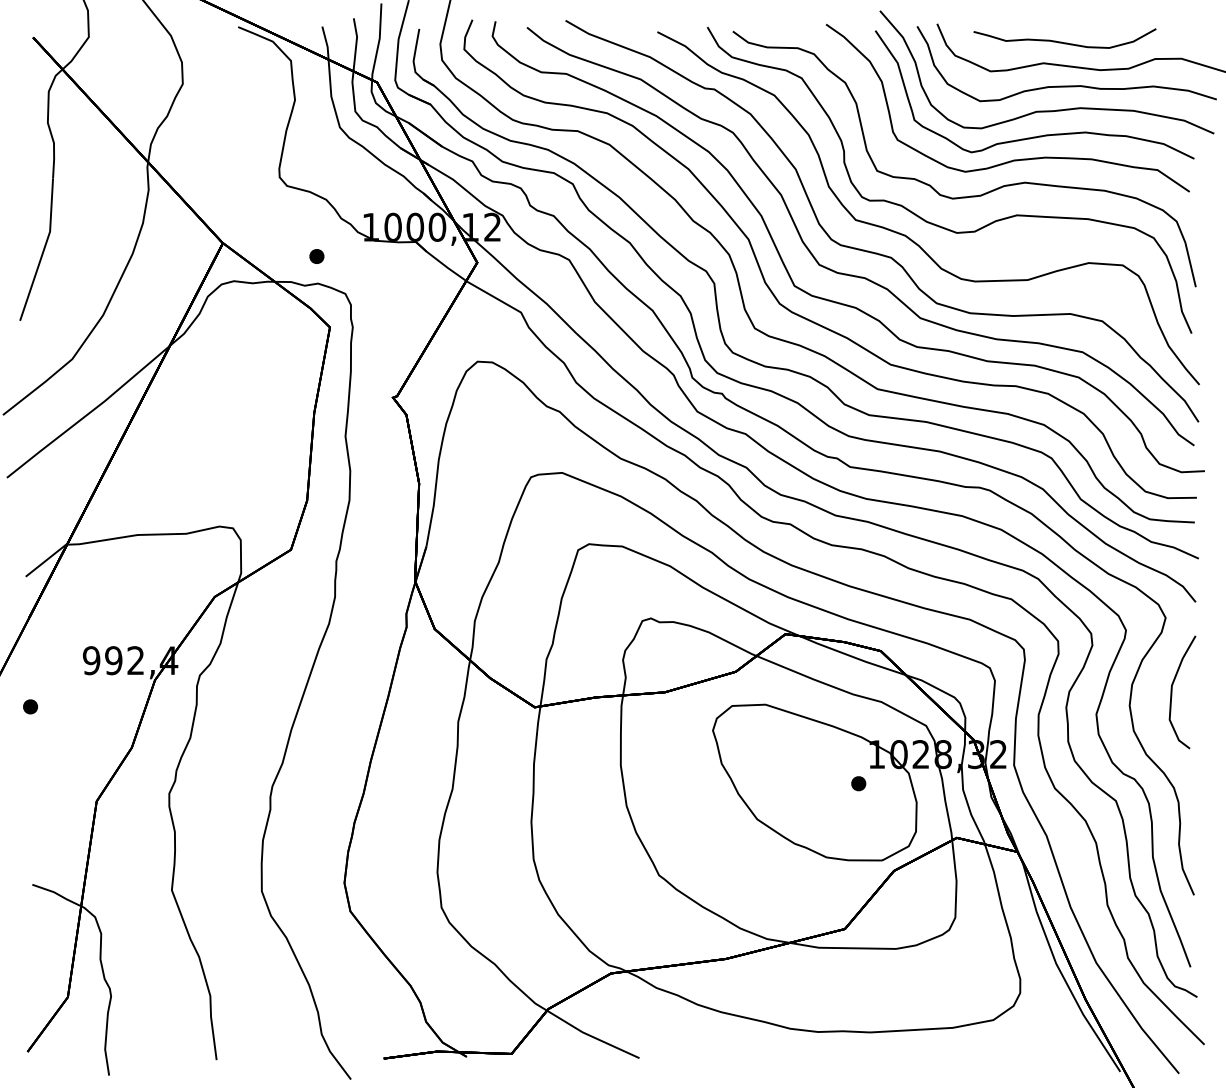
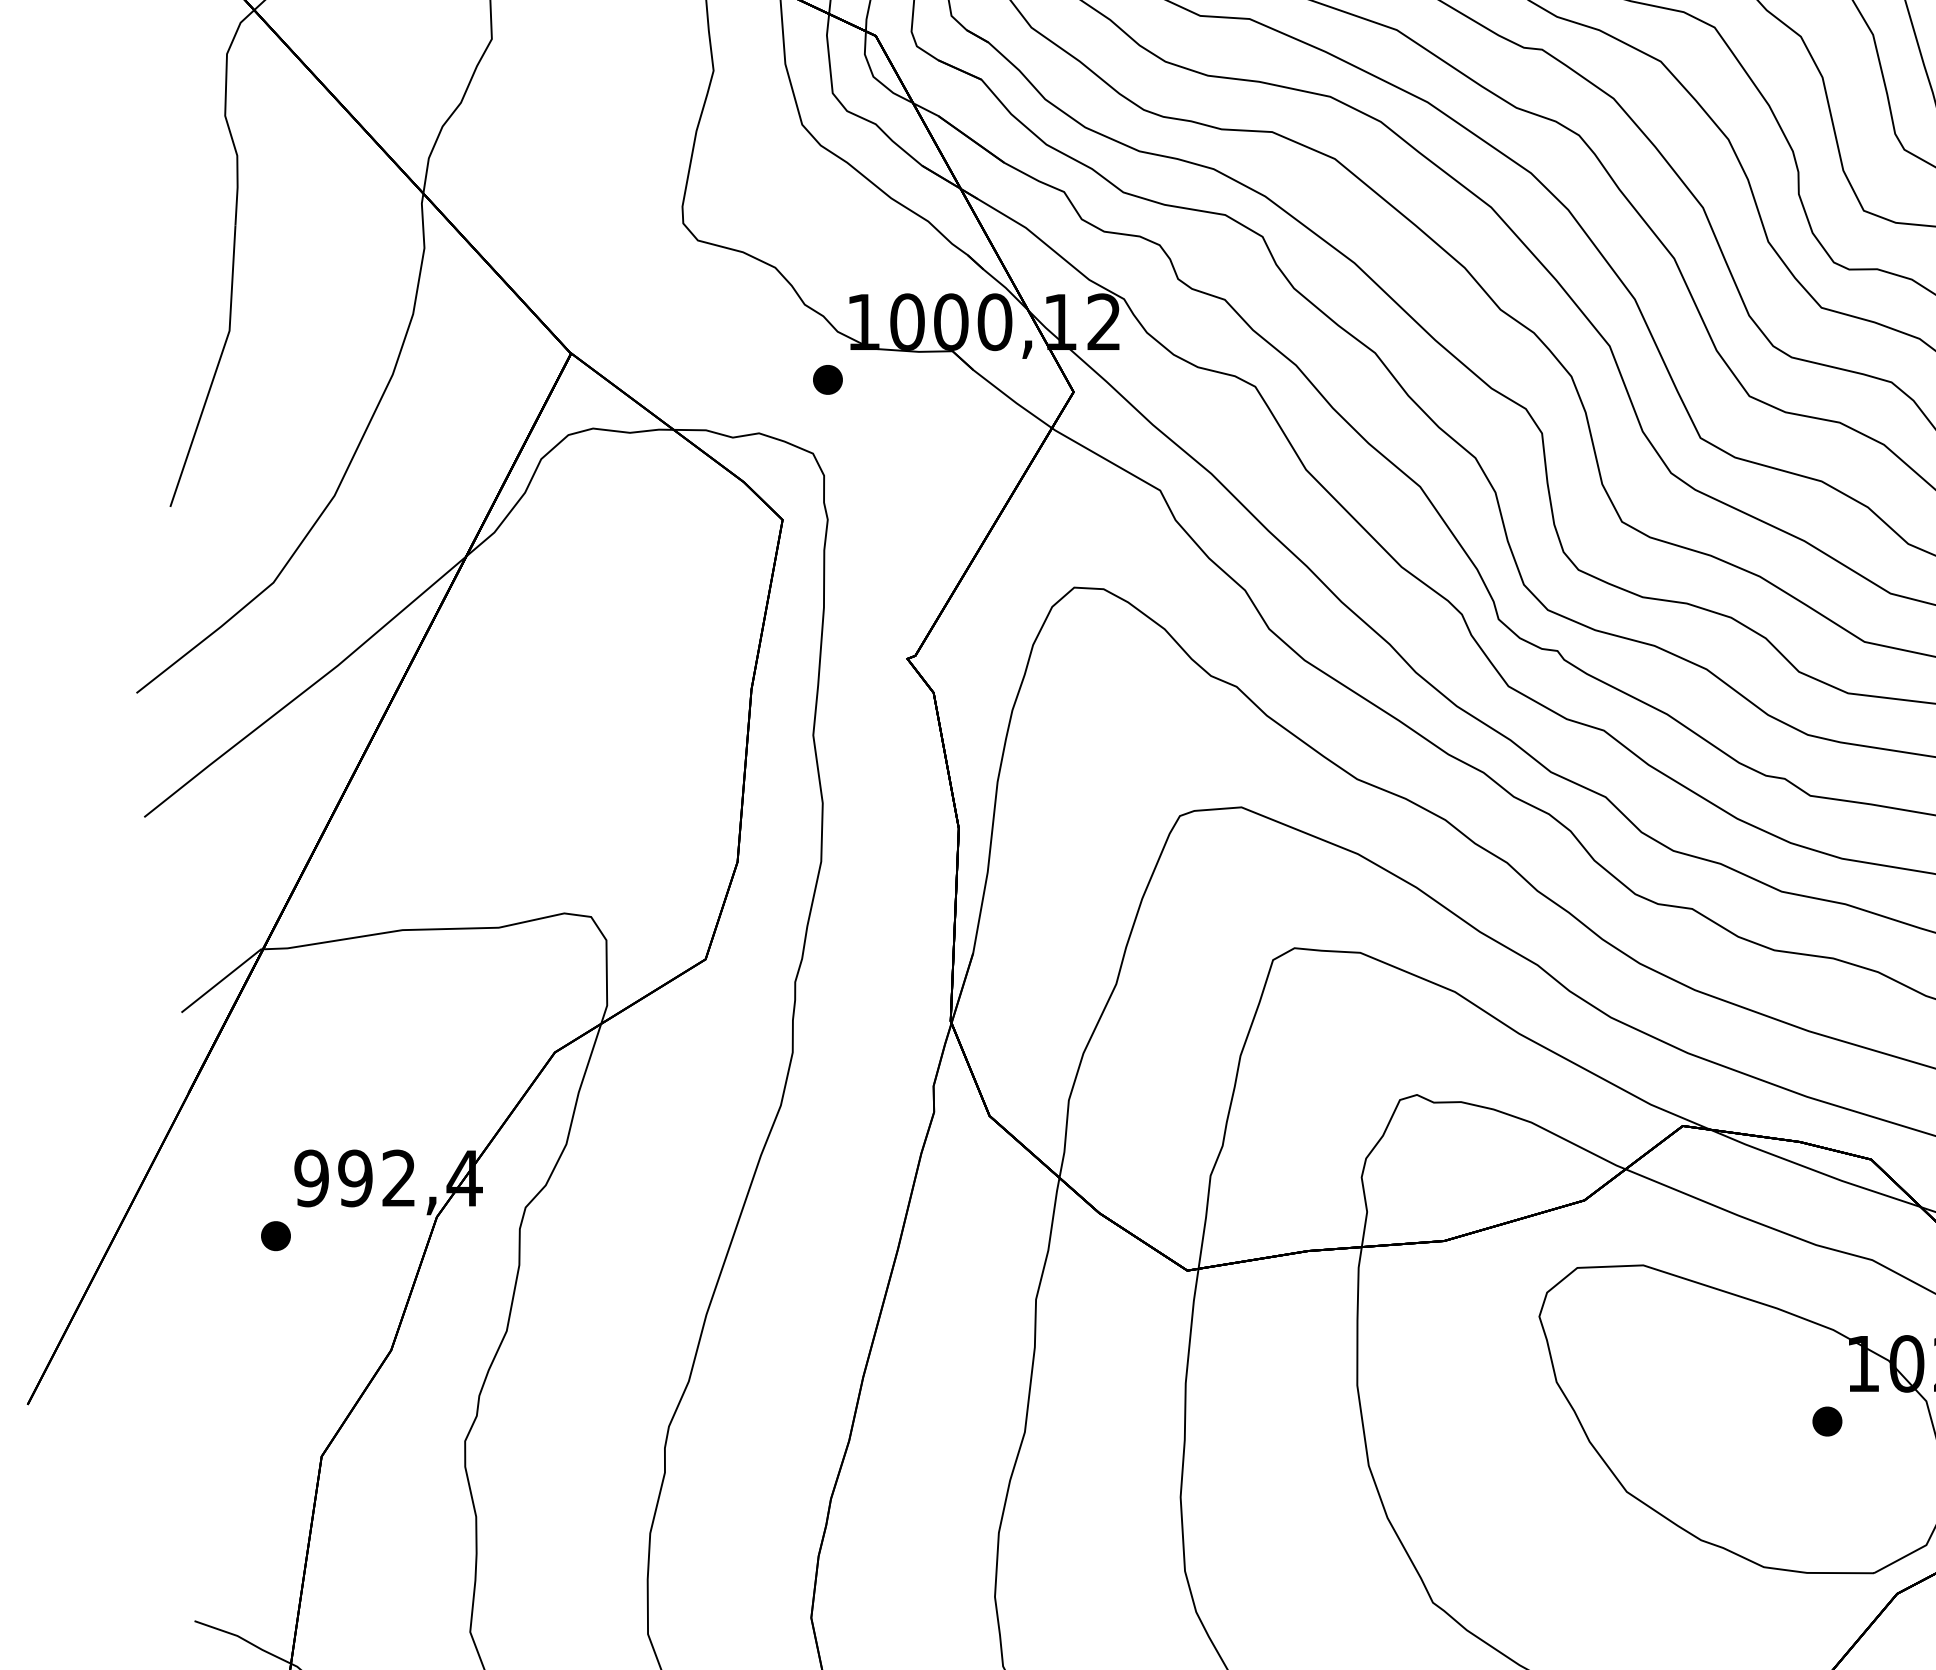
part: (316, 256) -> (827, 379), moved
part: (30, 706) -> (275, 1235), moved

